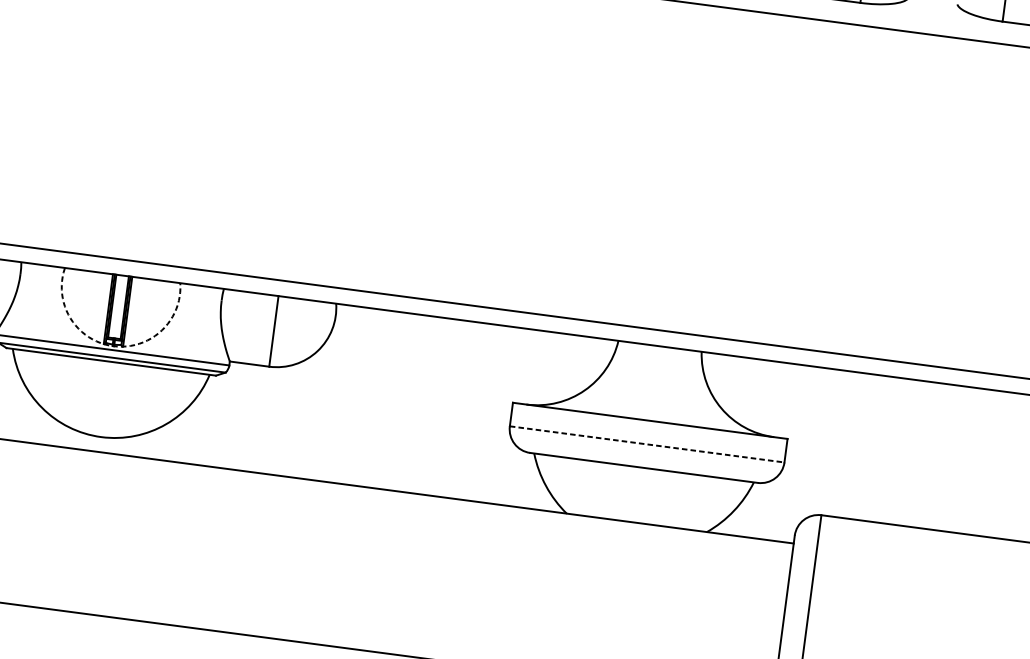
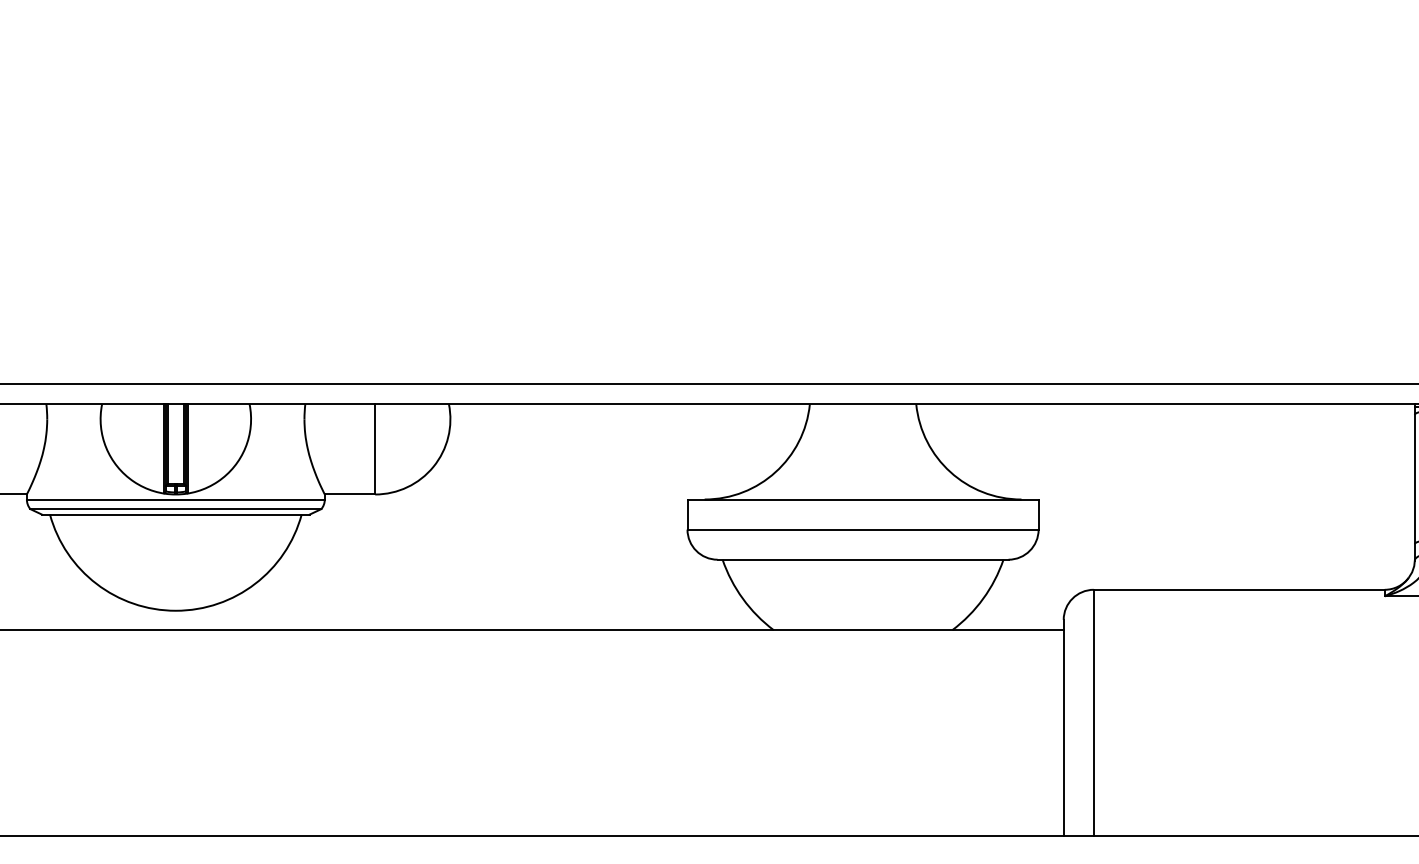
arc: (113, 346) -> (175, 494), dashed -> solid
line: (647, 444) -> (863, 529), dashed -> solid

